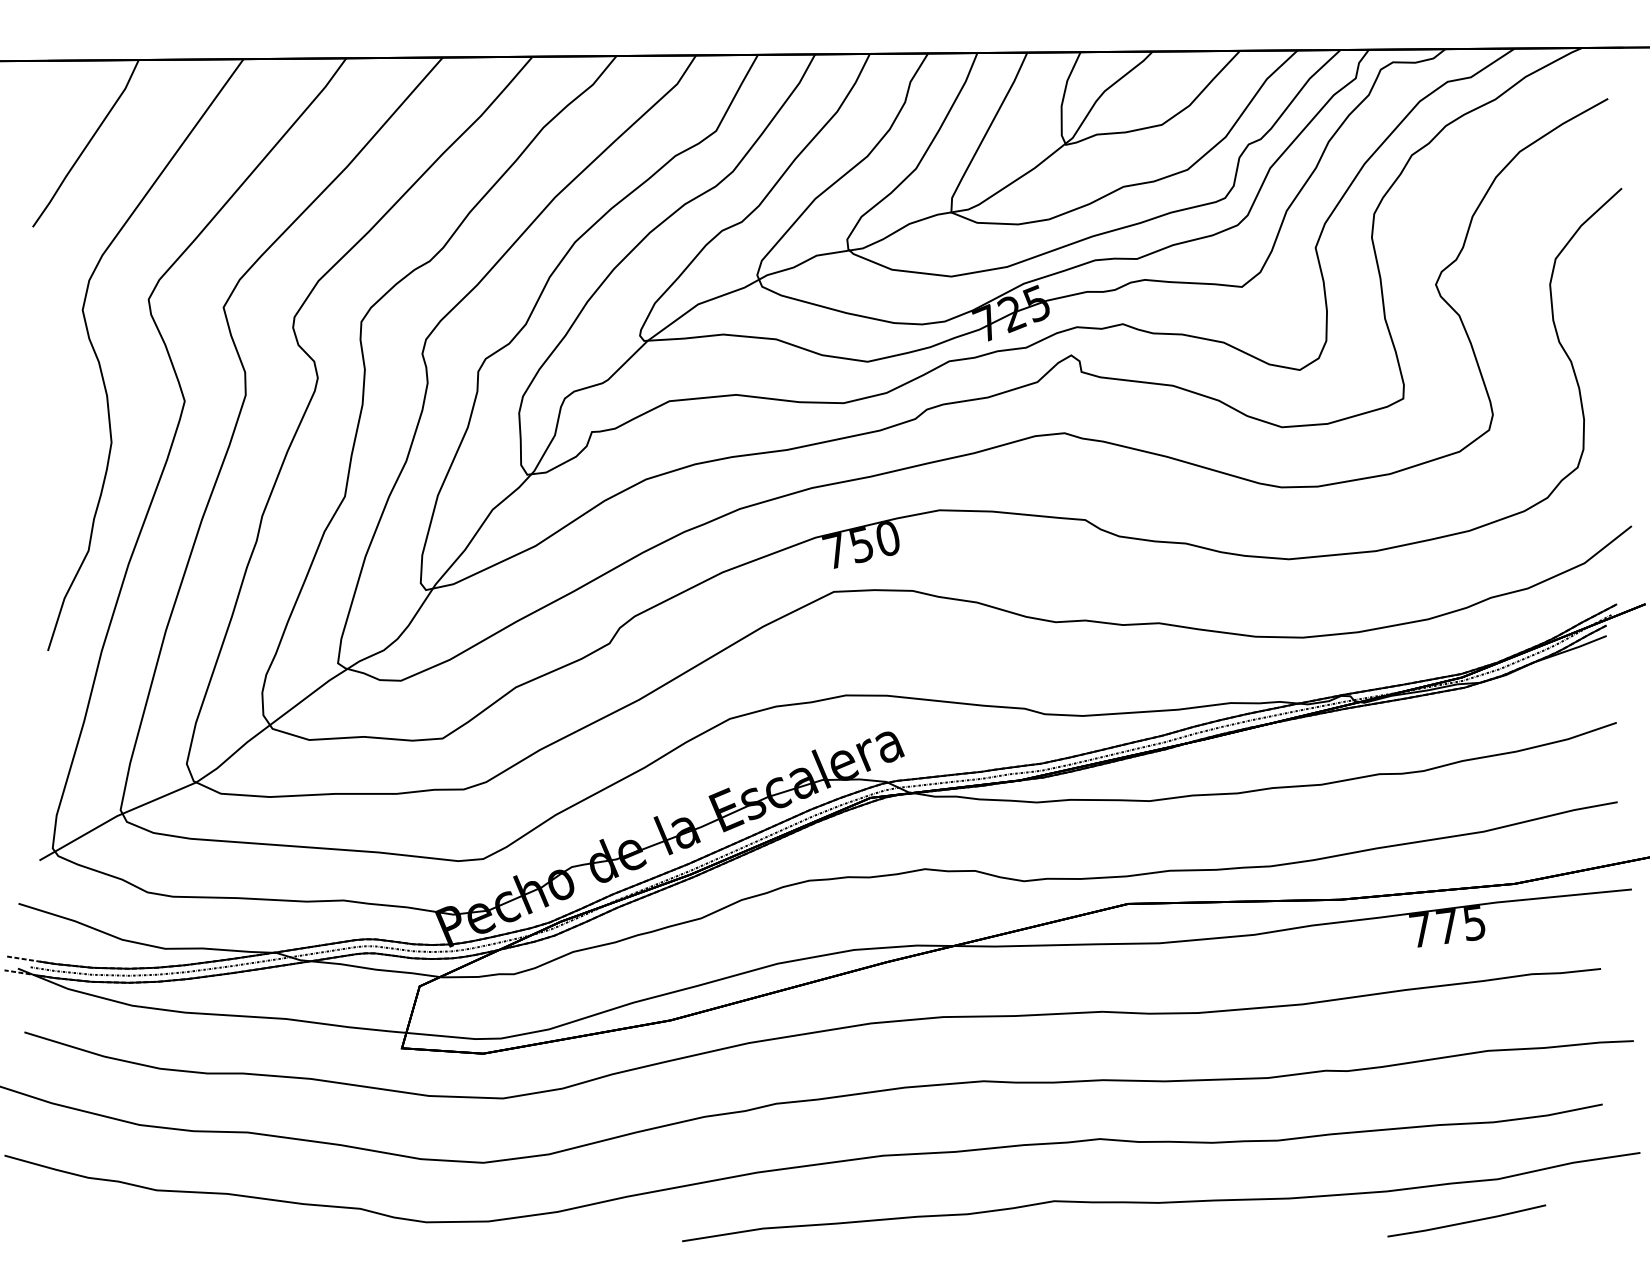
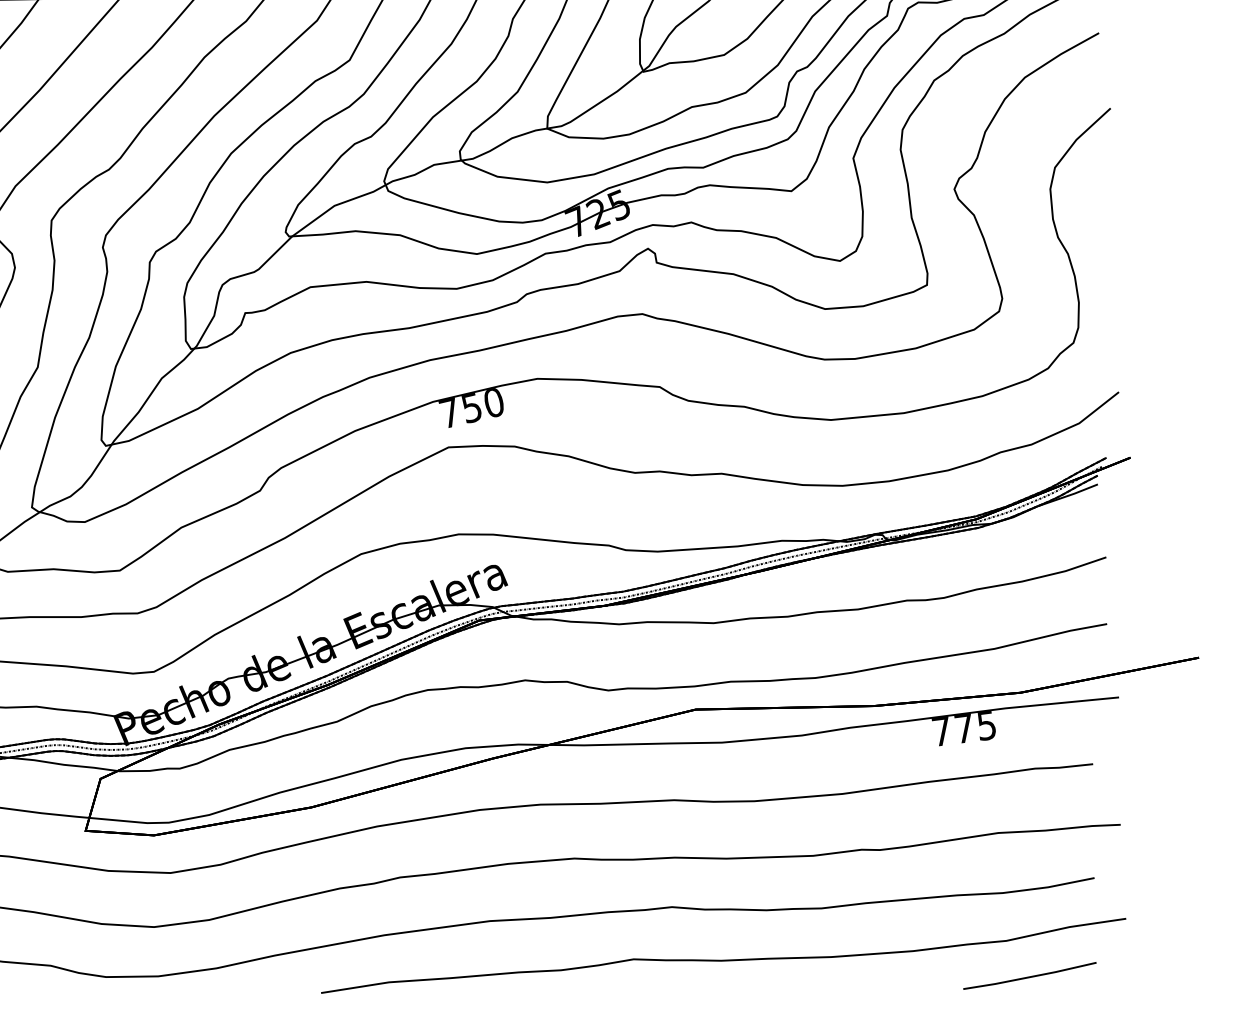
line: (1466, 1221) -> (1029, 976), moved

